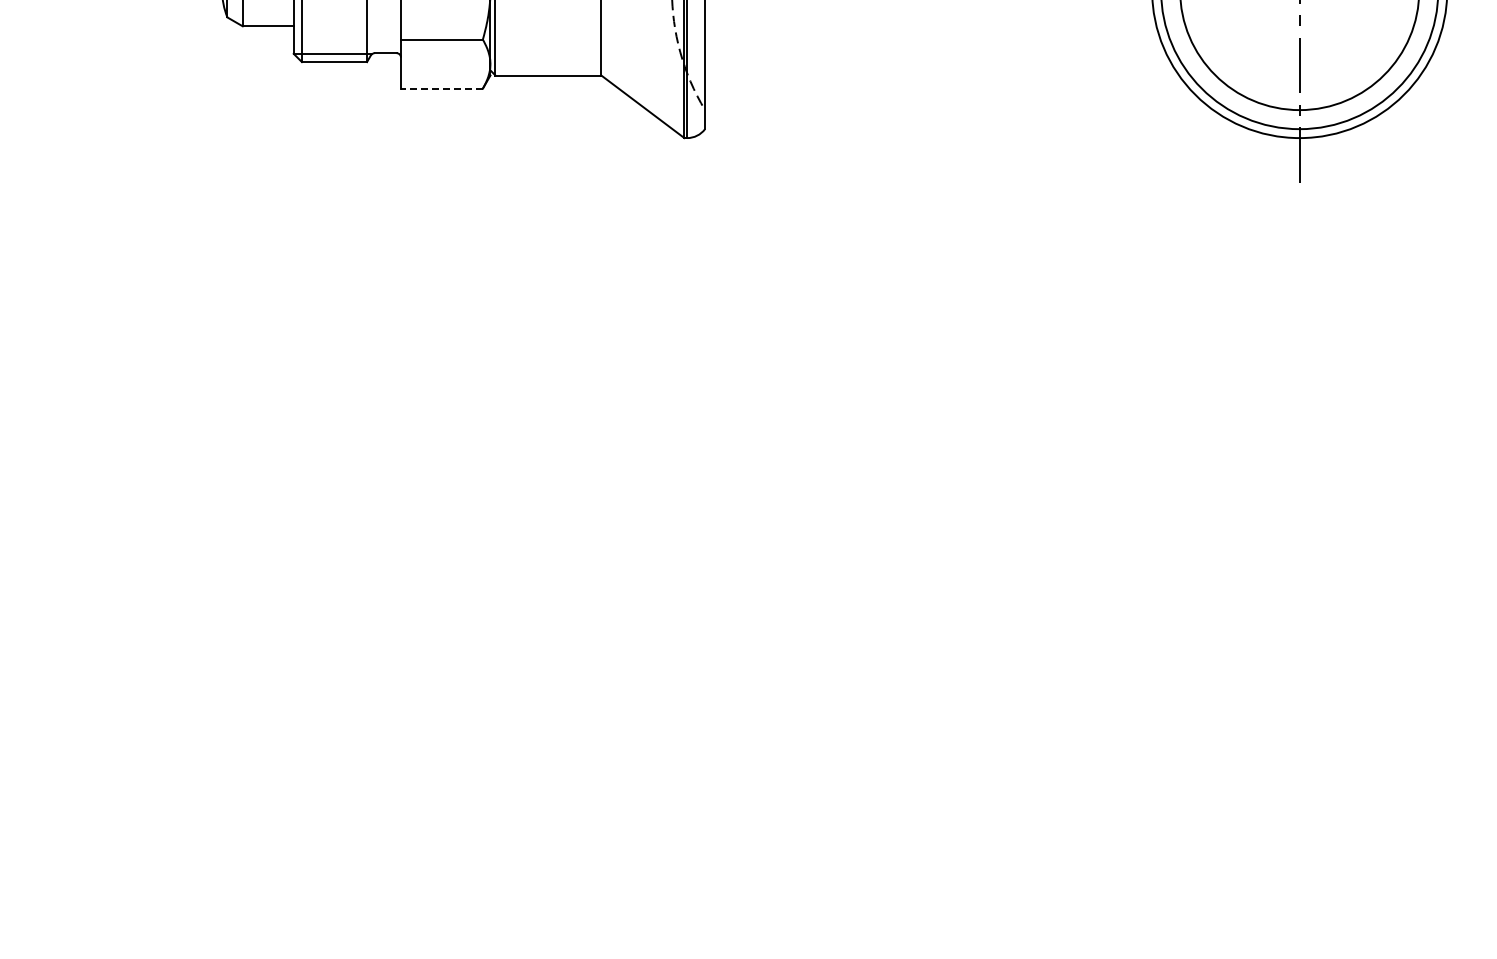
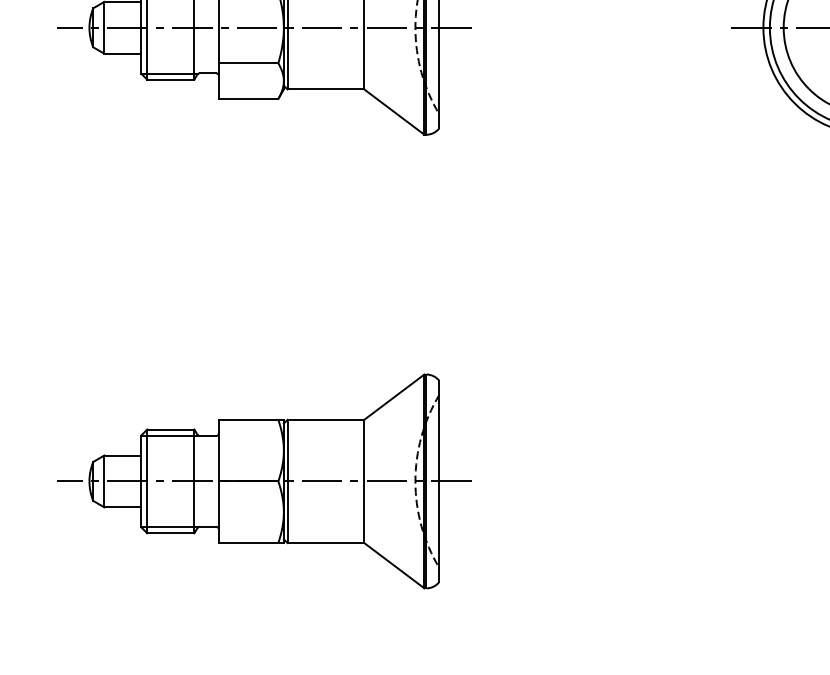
line: (441, 88) -> (248, 98), dashed -> solid
part: (463, 616) -> (264, 481), added

